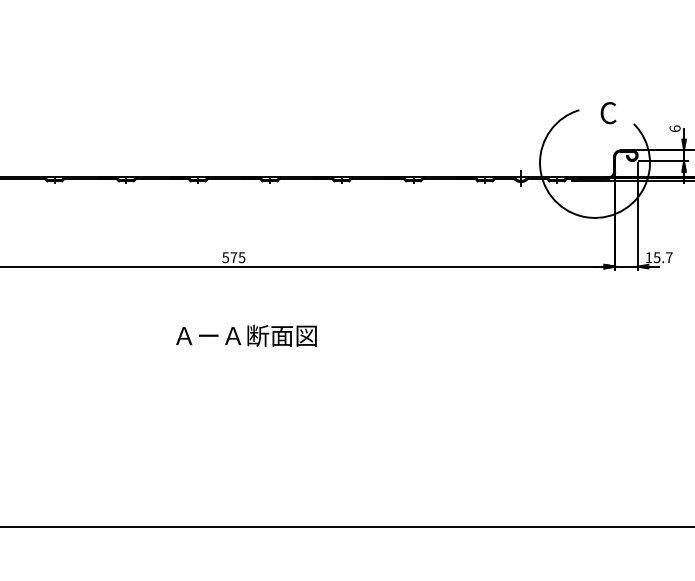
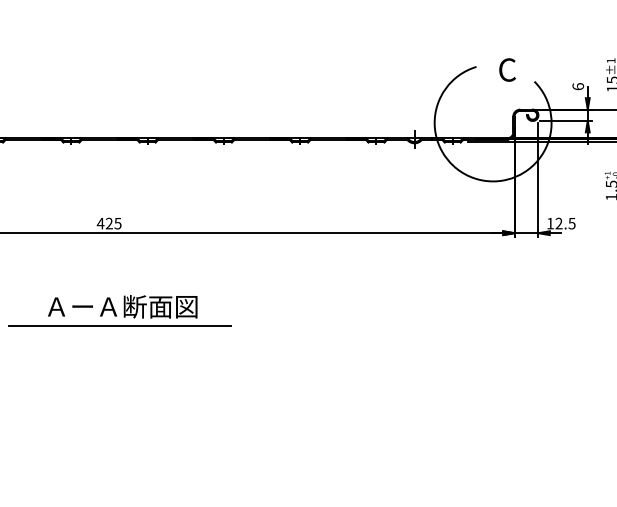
text: (229, 257) -> (104, 223), 575 -> 425
text: (662, 257) -> (564, 223), 15.7 -> 12.5
line: (243, 353) -> (119, 325), added

